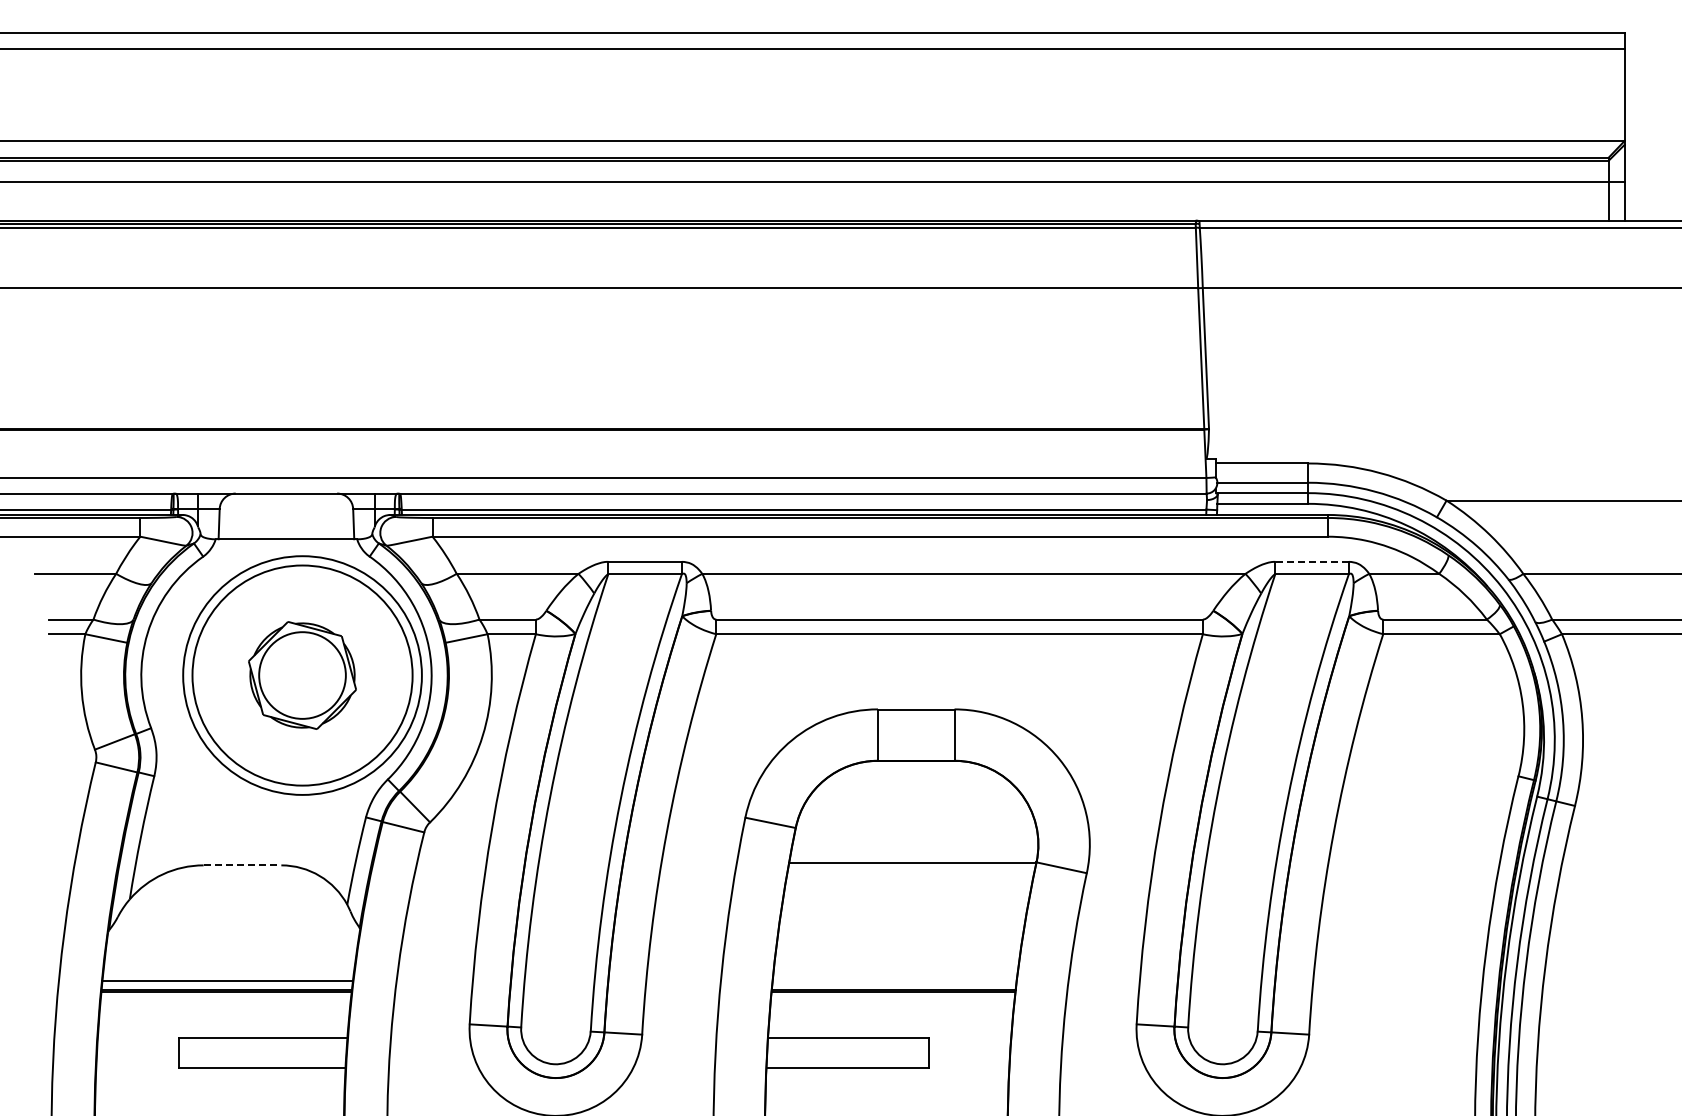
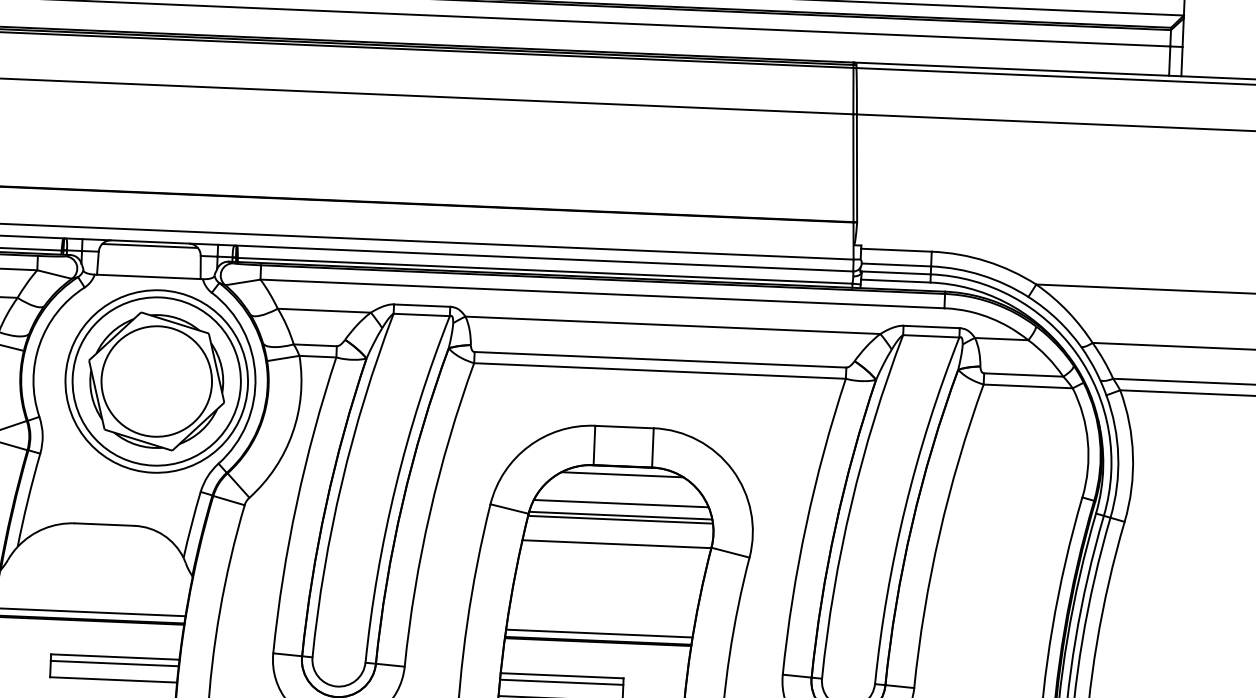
line: (285, 498) -> (149, 245), added
line: (1312, 561) -> (931, 326), dashed -> solid
part: (302, 675) -> (156, 381), size x1.67
line: (915, 771) -> (621, 474), added
line: (915, 809) -> (620, 503), added
line: (916, 825) -> (620, 515), added
line: (916, 830) -> (620, 519), added
line: (242, 865) -> (104, 524), dashed -> solid
line: (894, 980) -> (599, 633), added
line: (262, 1046) -> (114, 663), added
line: (847, 1046) -> (561, 682), added

